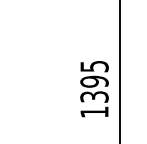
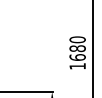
text: (94, 81) -> (77, 48), 1395 -> 1680

